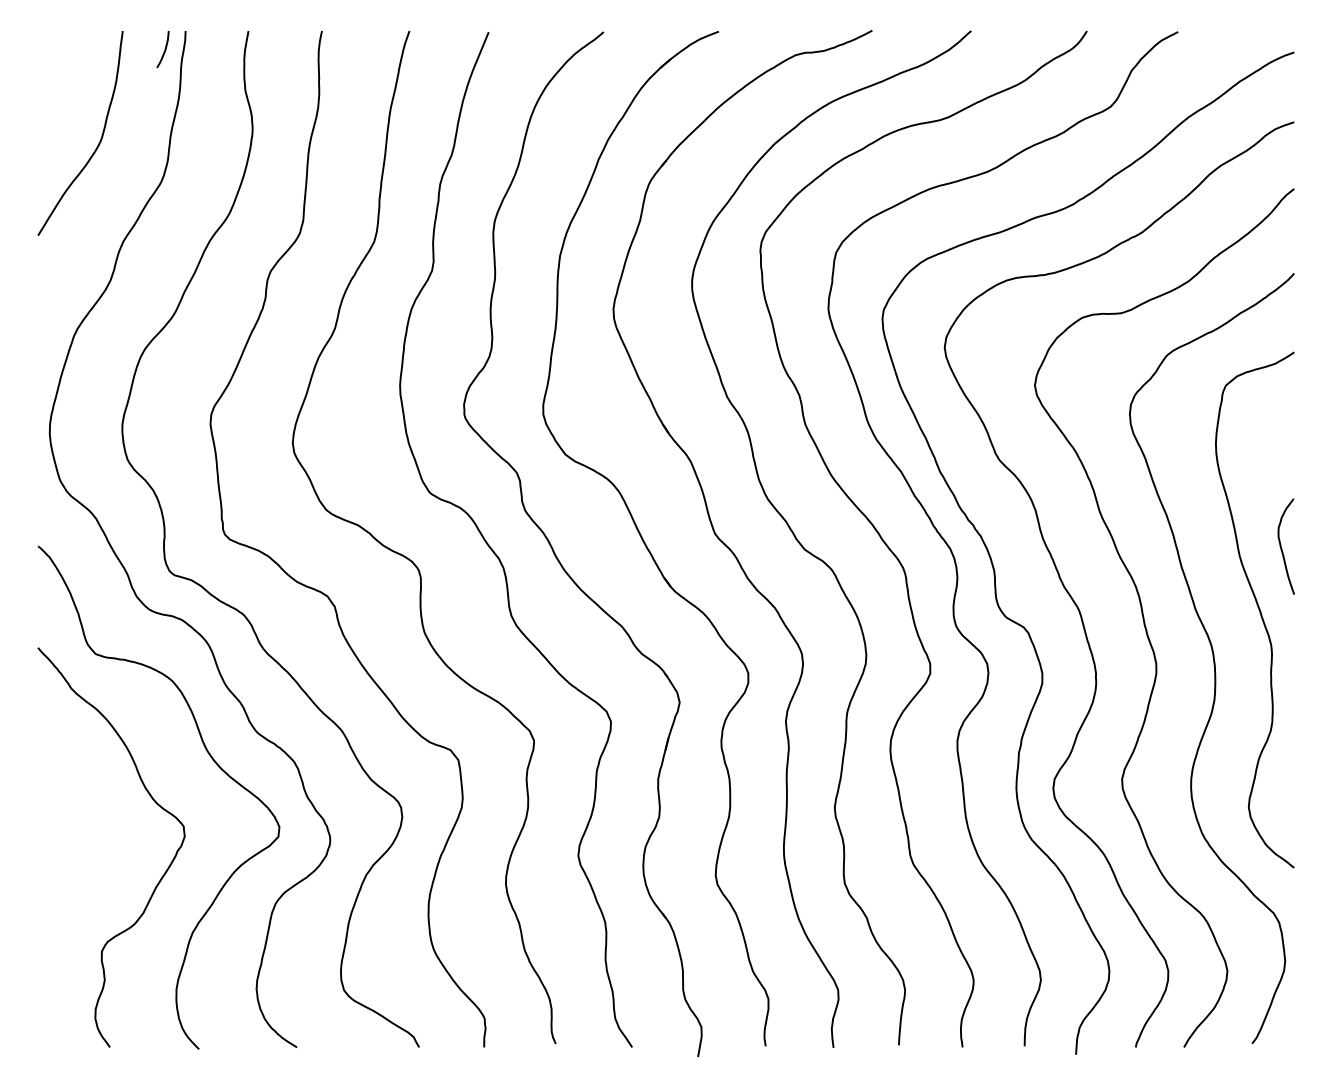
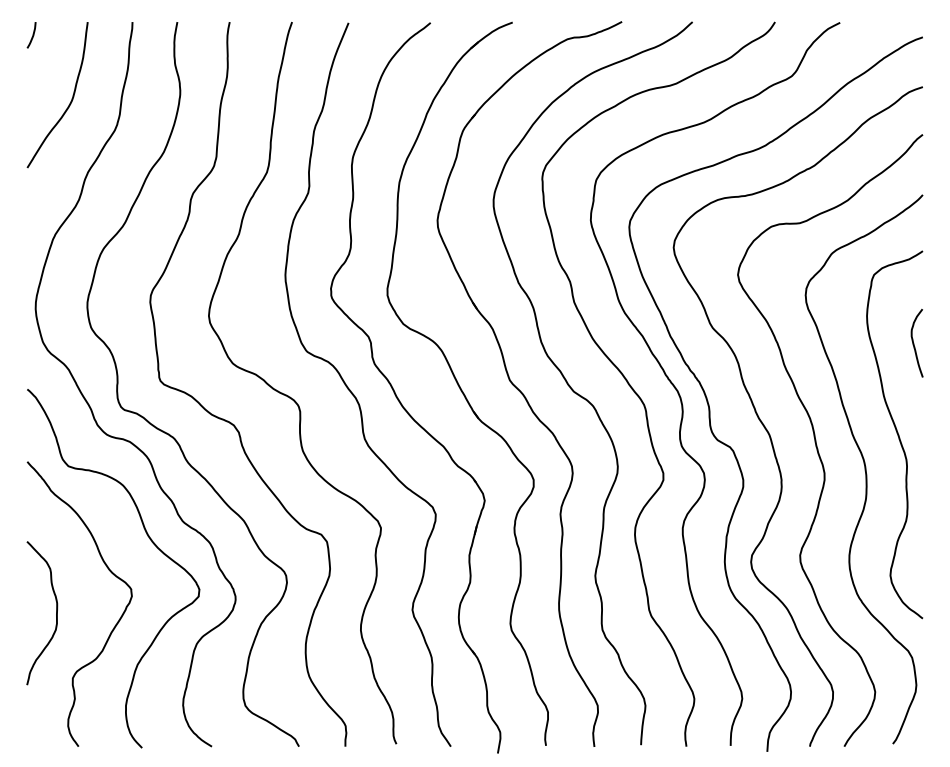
curve: (164, 49) -> (32, 35), moved
curve: (1282, 548) -> (914, 344), moved
curve: (78, 860) -> (56, 613), added

